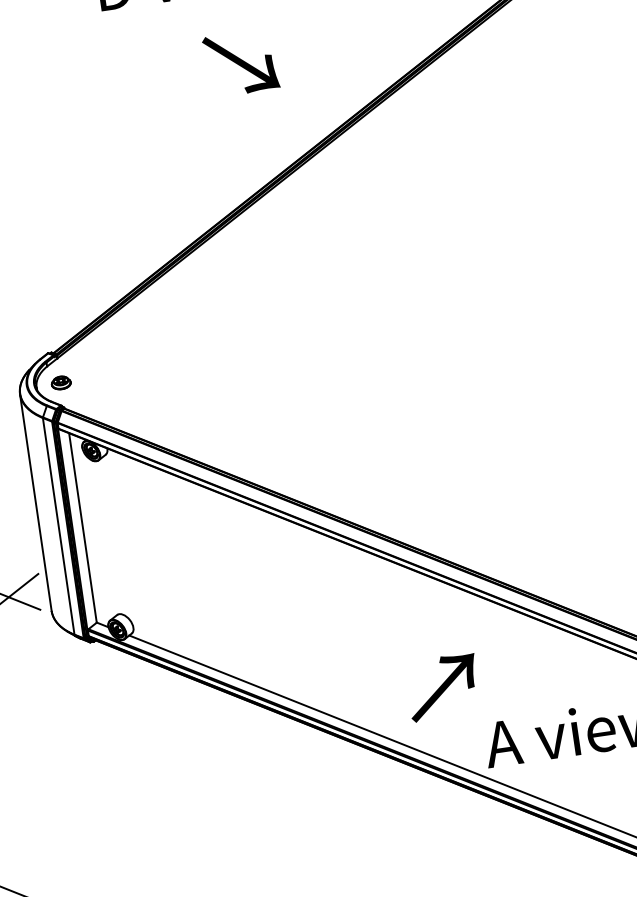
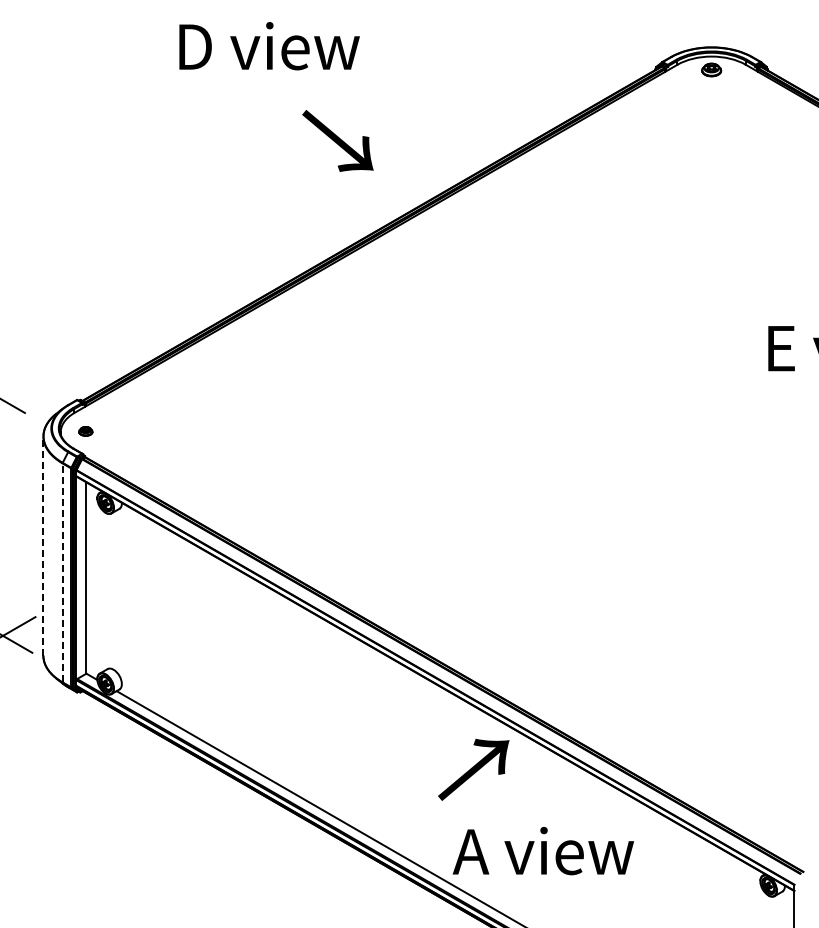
text: (240, 62) -> (337, 140), moved
part: (60, 383) -> (85, 431), size x0.7
line: (35, 501) -> (43, 545), solid -> dashed
line: (58, 525) -> (62, 572), solid -> dashed
text: (442, 687) -> (473, 769), moved

